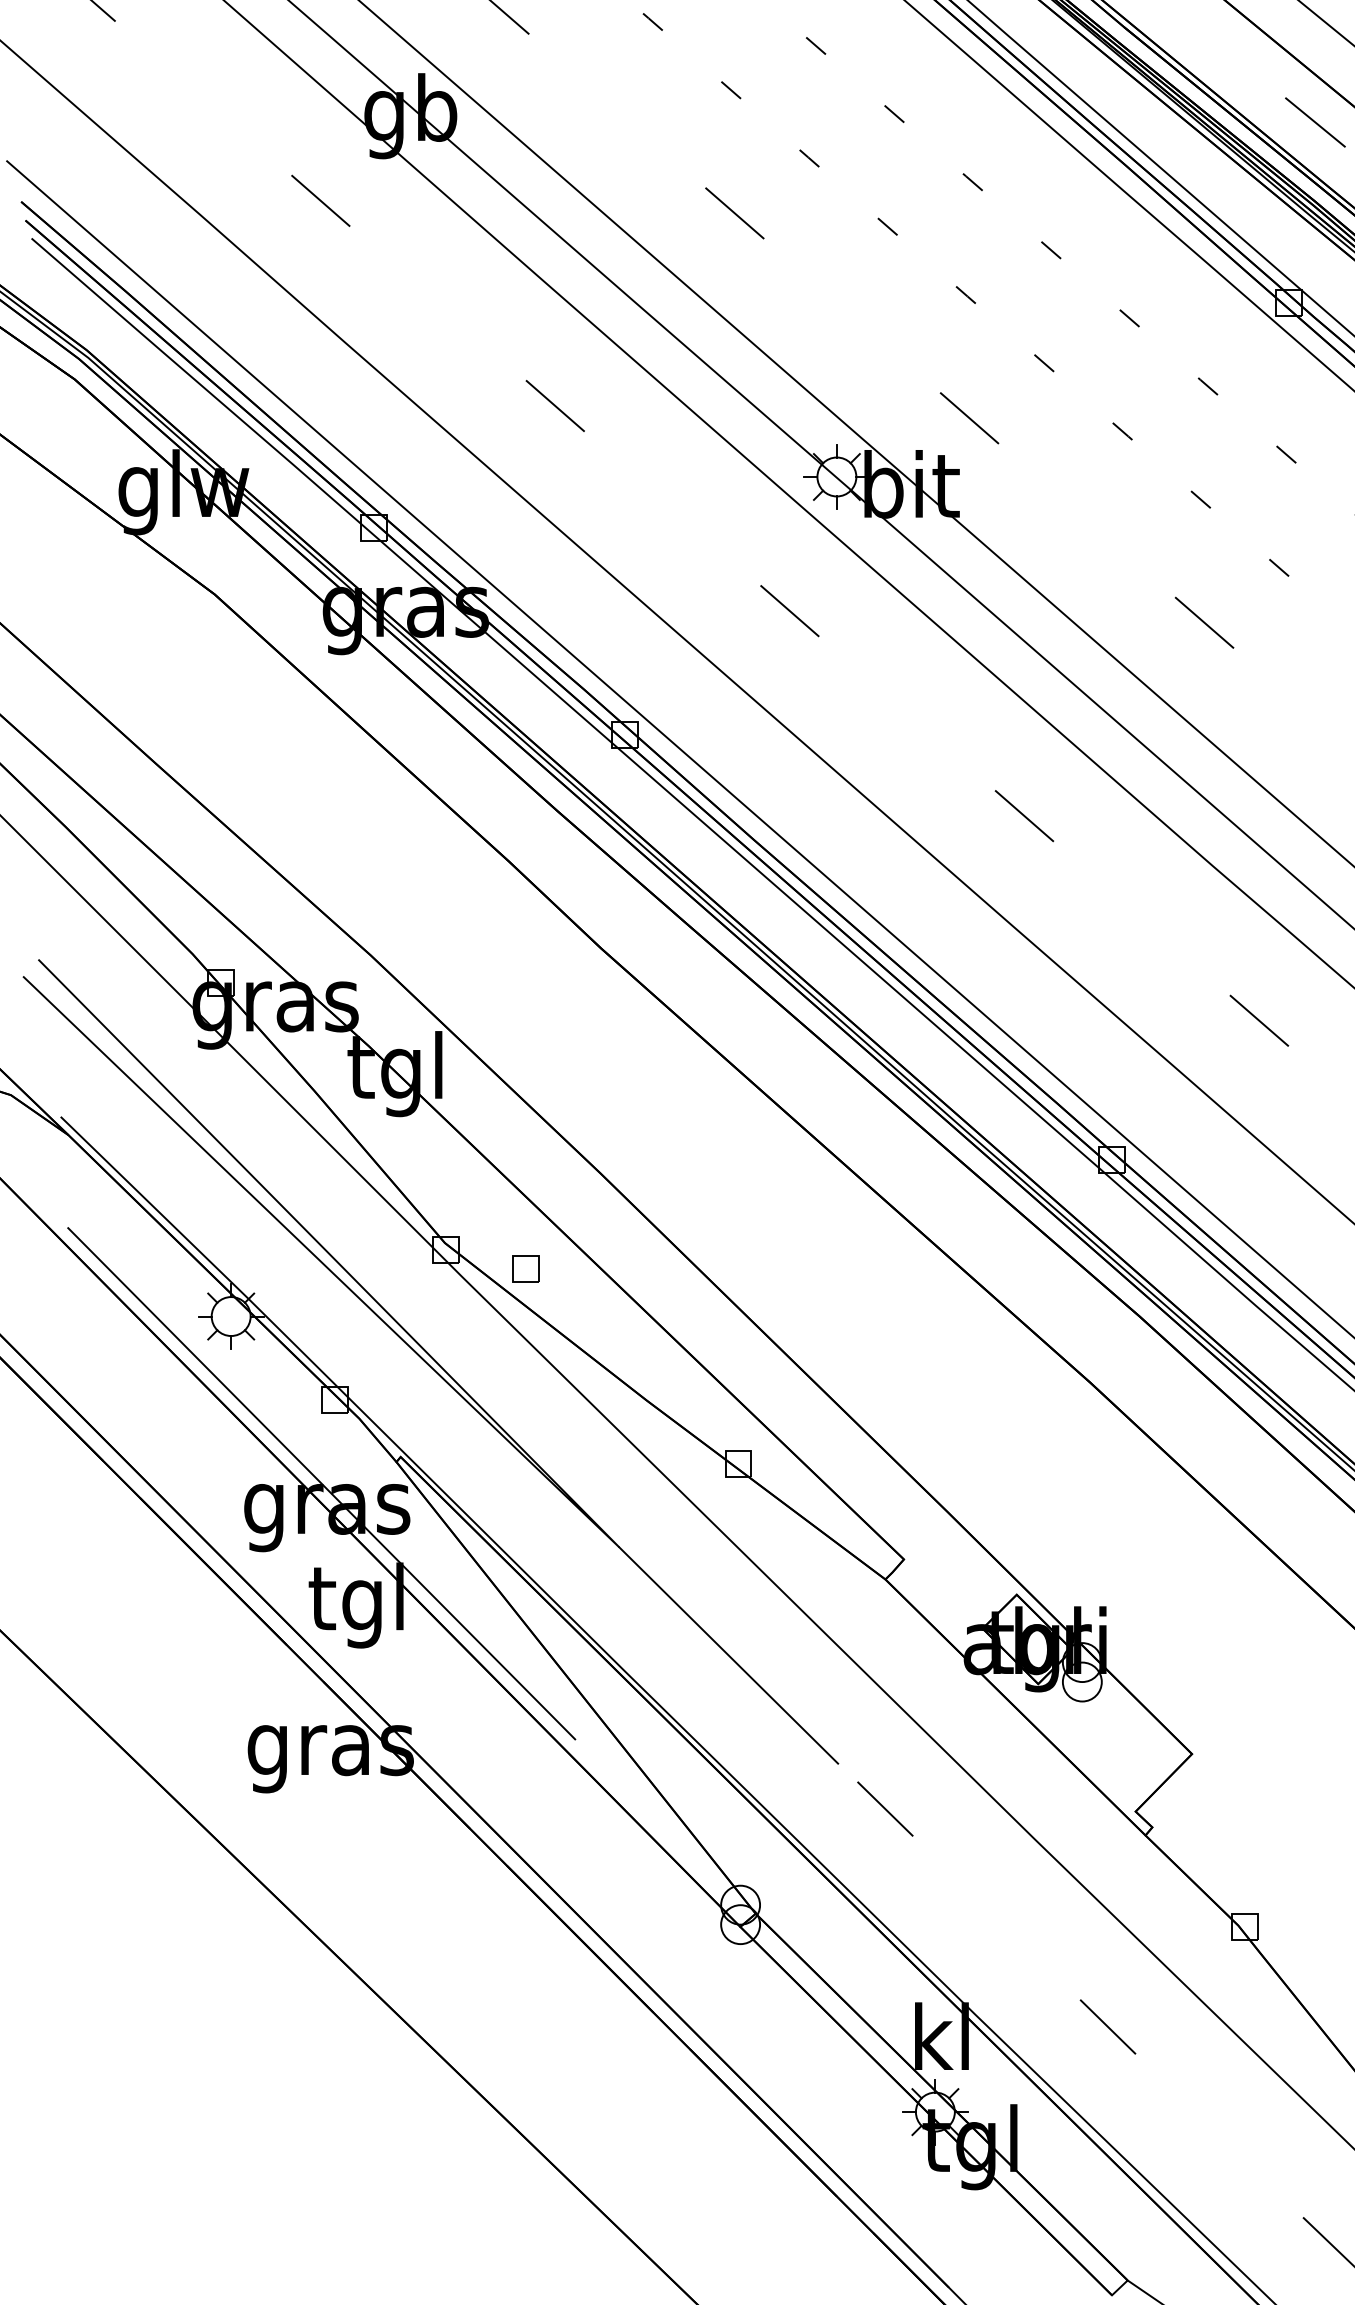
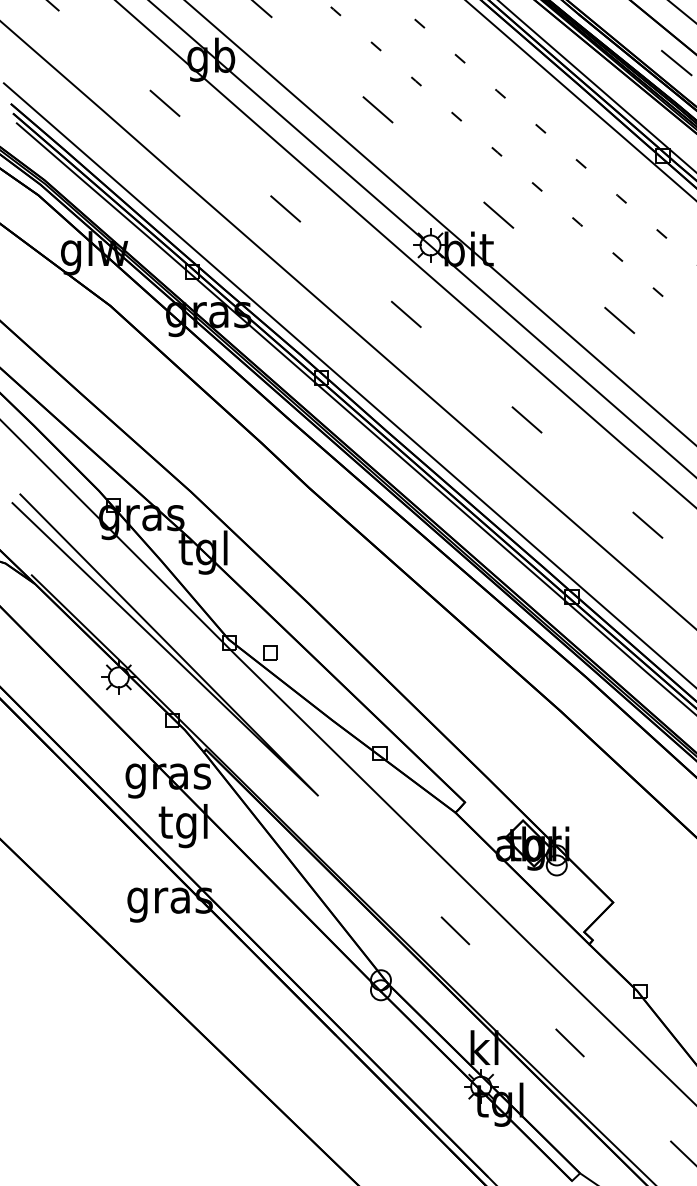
line: (321, 1481) -> (165, 762), removed
line: (728, 1654) -> (374, 851), removed

